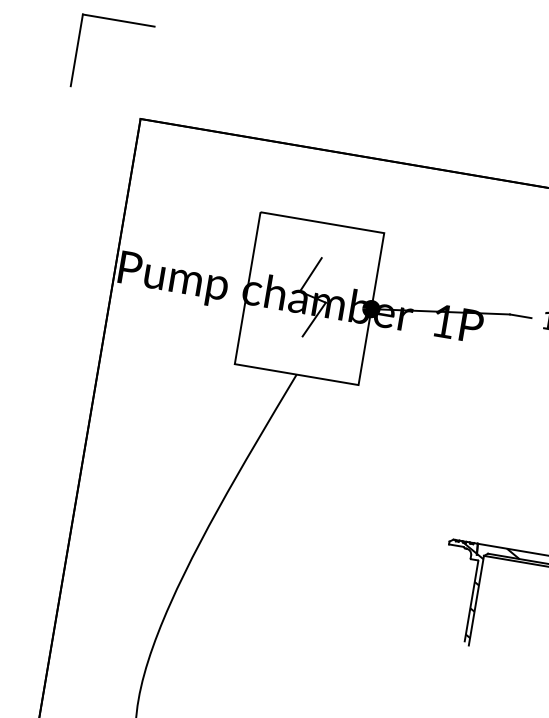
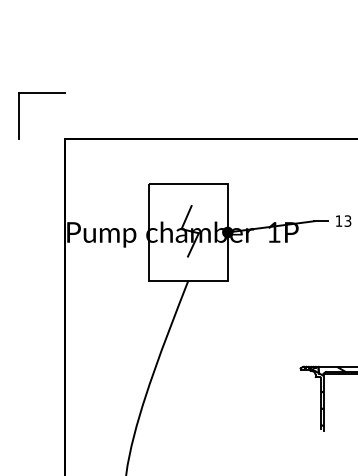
part: (118, 21) -> (41, 93), moved

